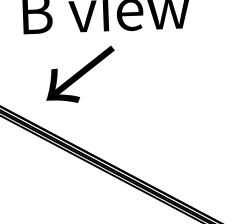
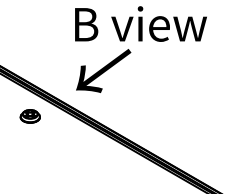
text: (80, 74) -> (103, 70), moved

